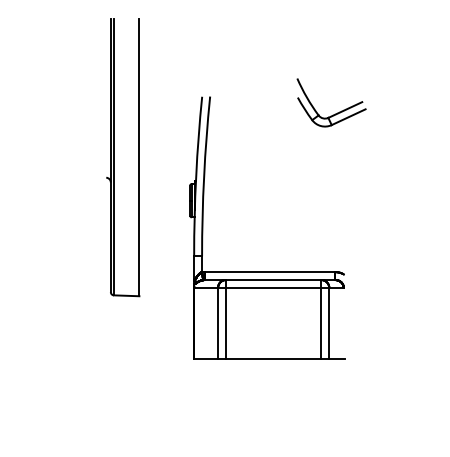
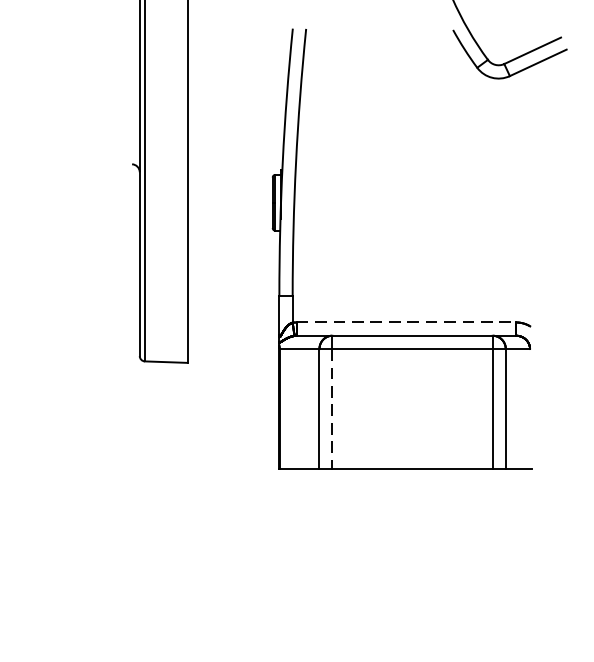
line: (270, 272) -> (407, 323), solid -> dashed
line: (225, 323) -> (331, 408), solid -> dashed

